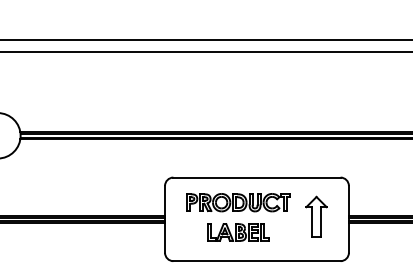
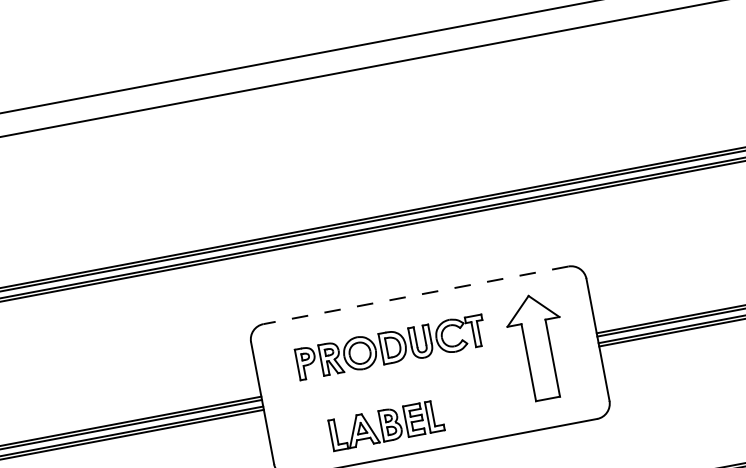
line: (256, 177) -> (414, 295), solid -> dashed
part: (316, 216) -> (537, 345), size x1.4
part: (238, 232) -> (386, 425), moved

